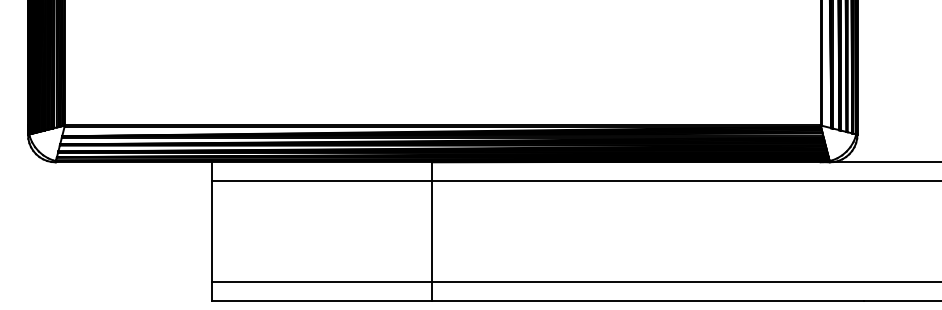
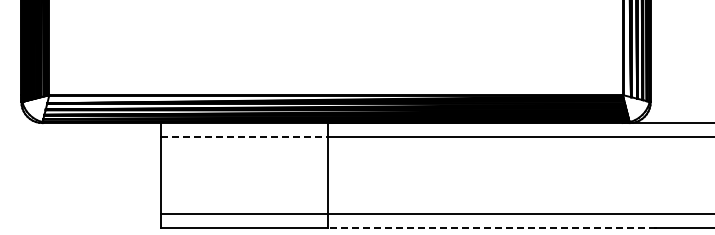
line: (323, 181) -> (245, 137), solid -> dashed
line: (647, 299) -> (491, 227), solid -> dashed

